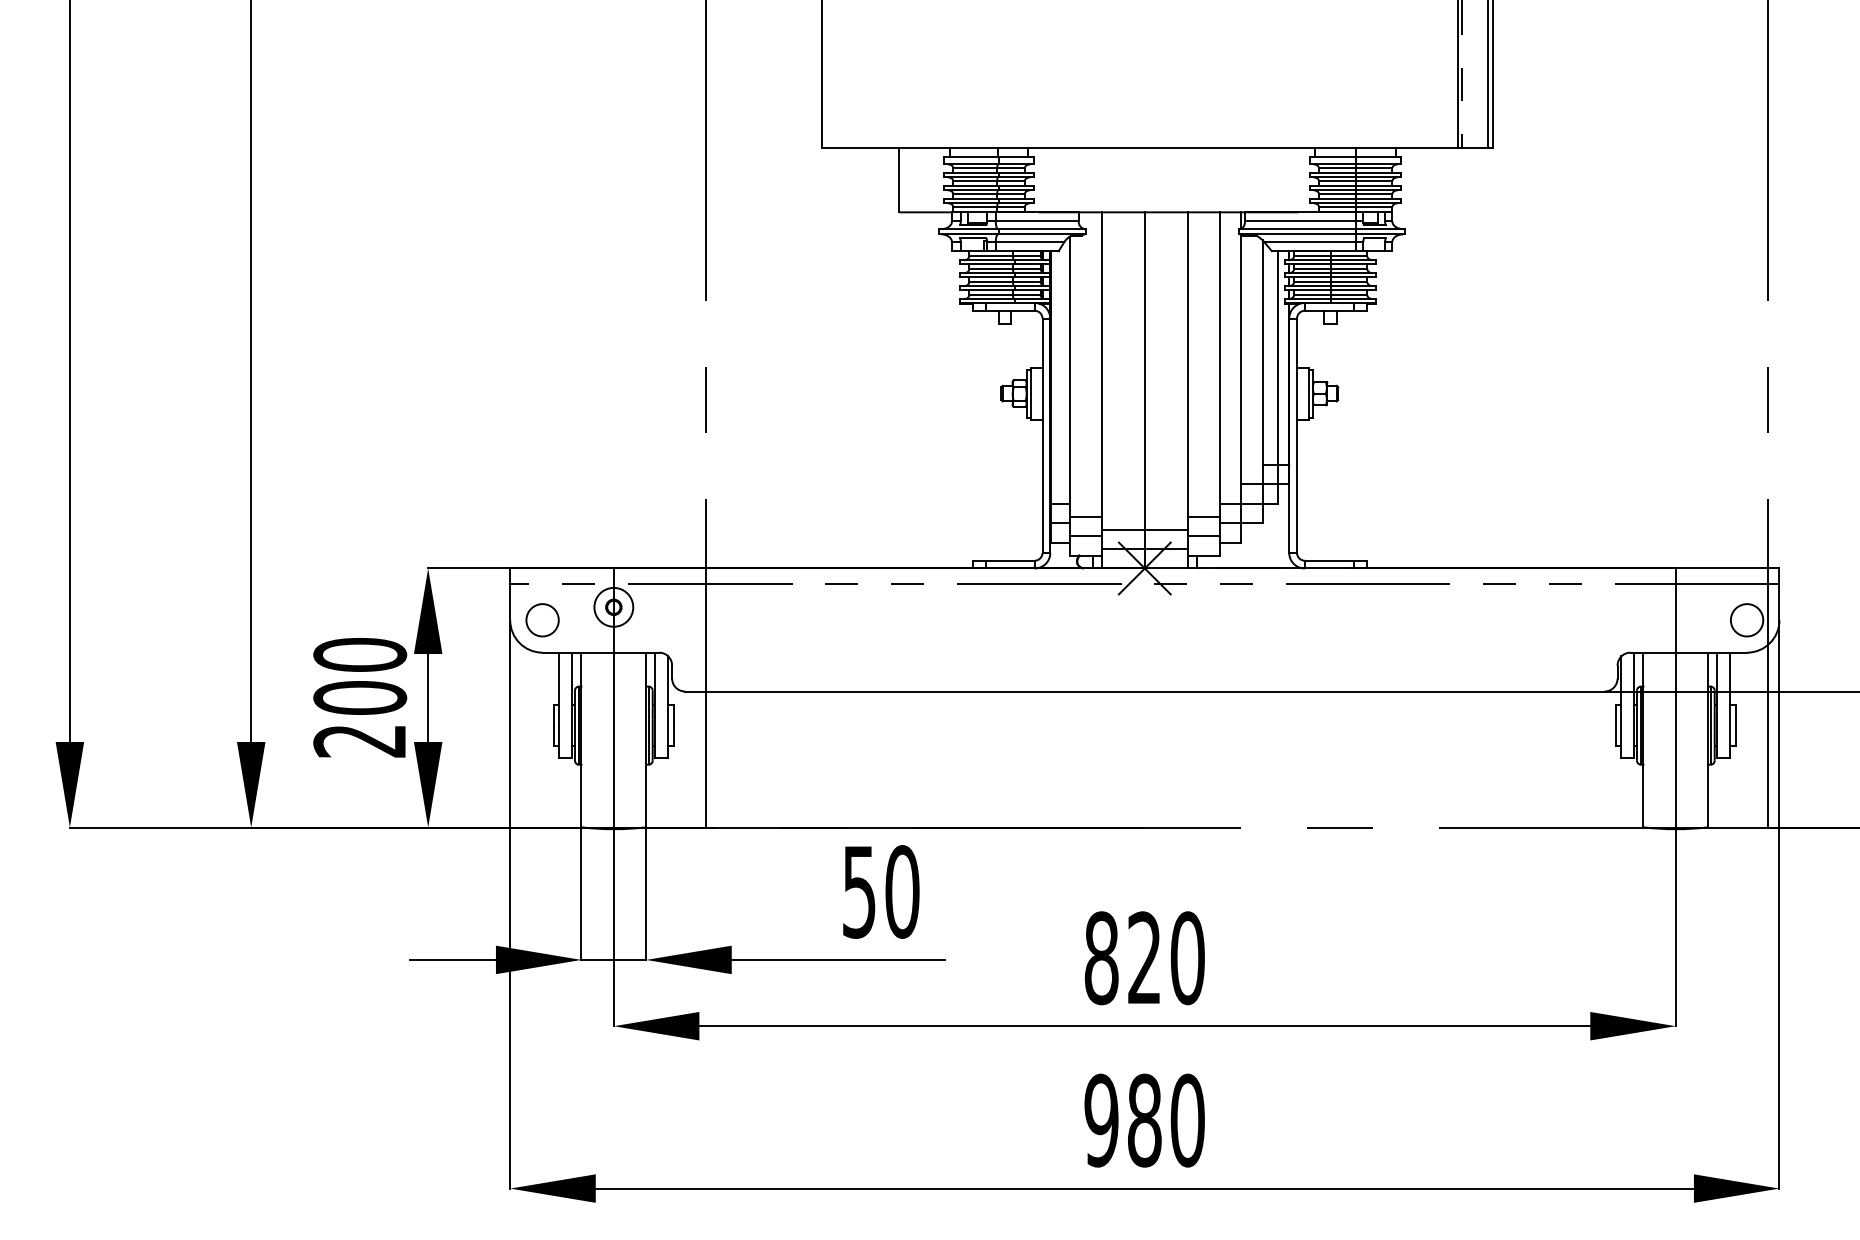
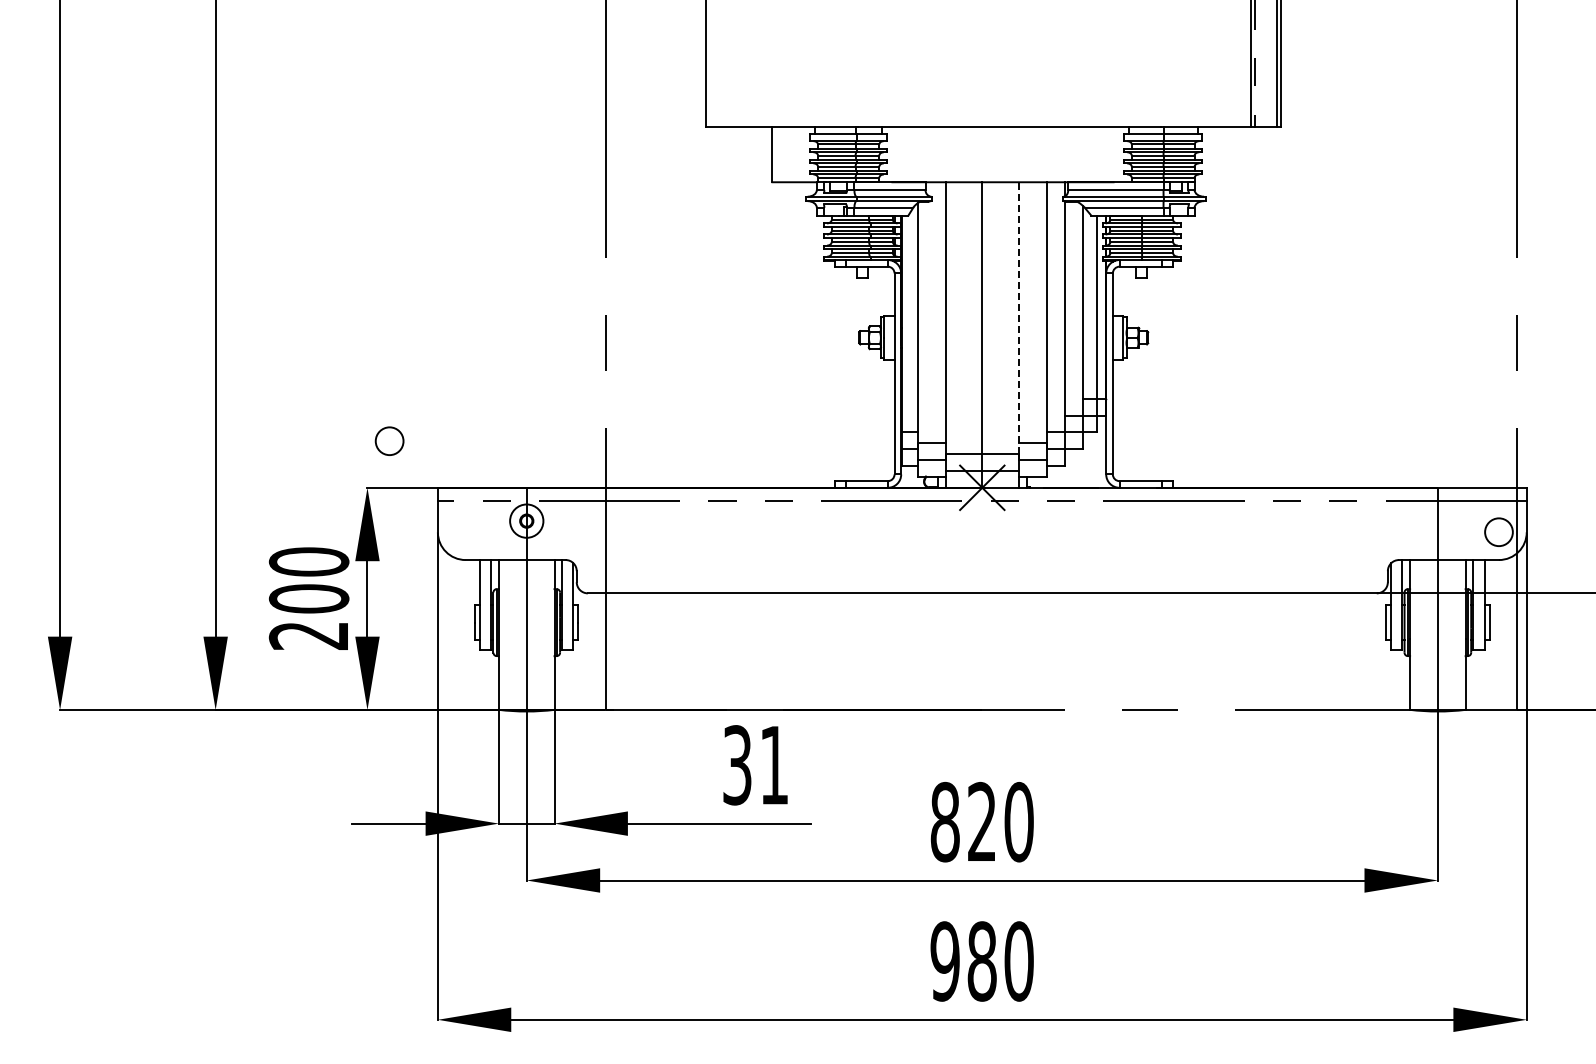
line: (1188, 369) -> (1019, 317), solid -> dashed
circle: (542, 619) -> (389, 440), moved
text: (881, 892) -> (756, 765), 50 -> 31

